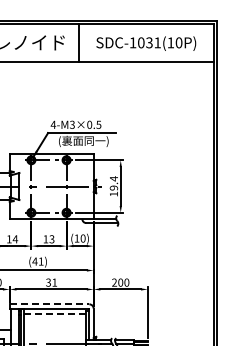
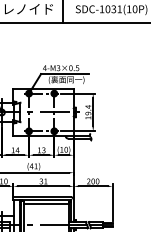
line: (49, 304) -> (42, 197), dashed -> solid
line: (55, 313) -> (46, 203), dashed -> solid

